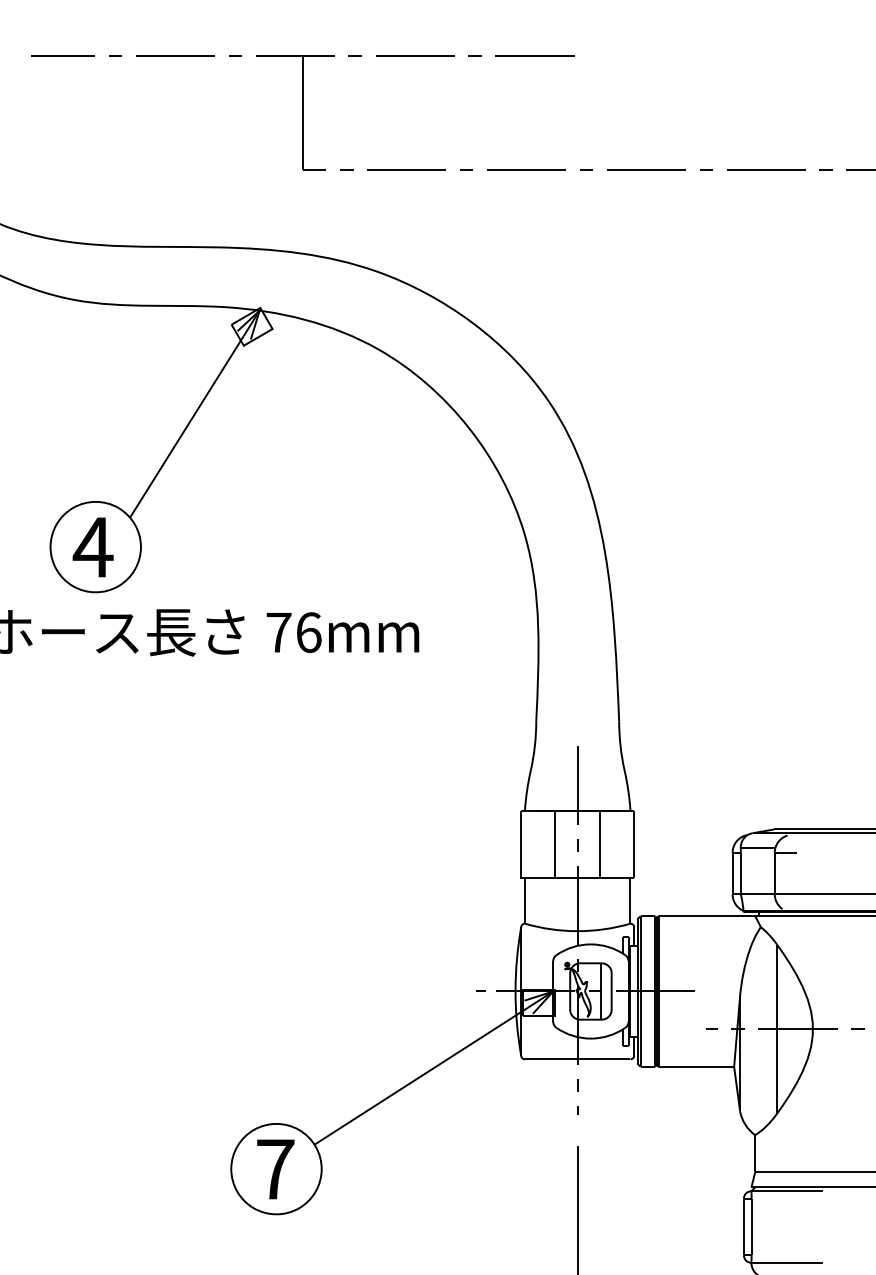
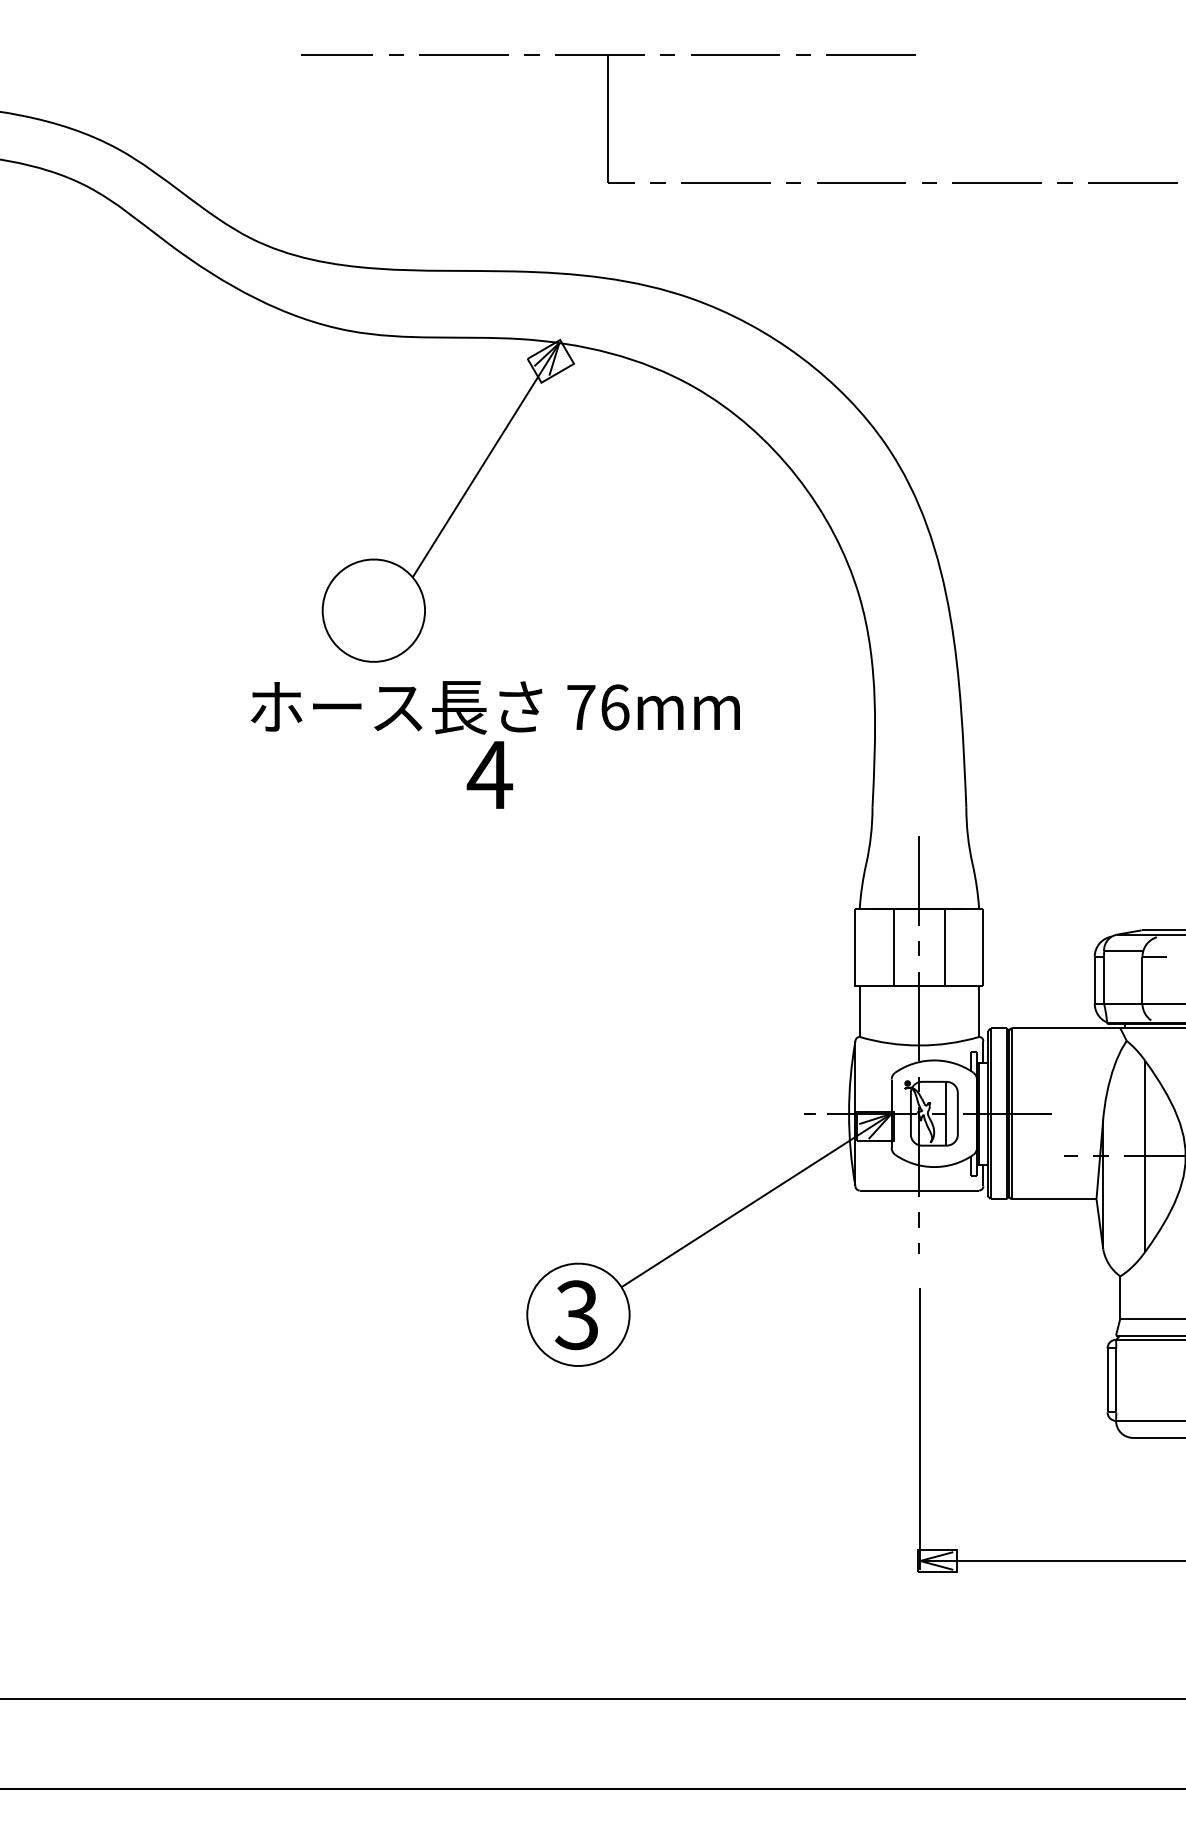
text: (92, 546) -> (489, 774), moved
text: (274, 1169) -> (576, 1315), 7 -> 3

